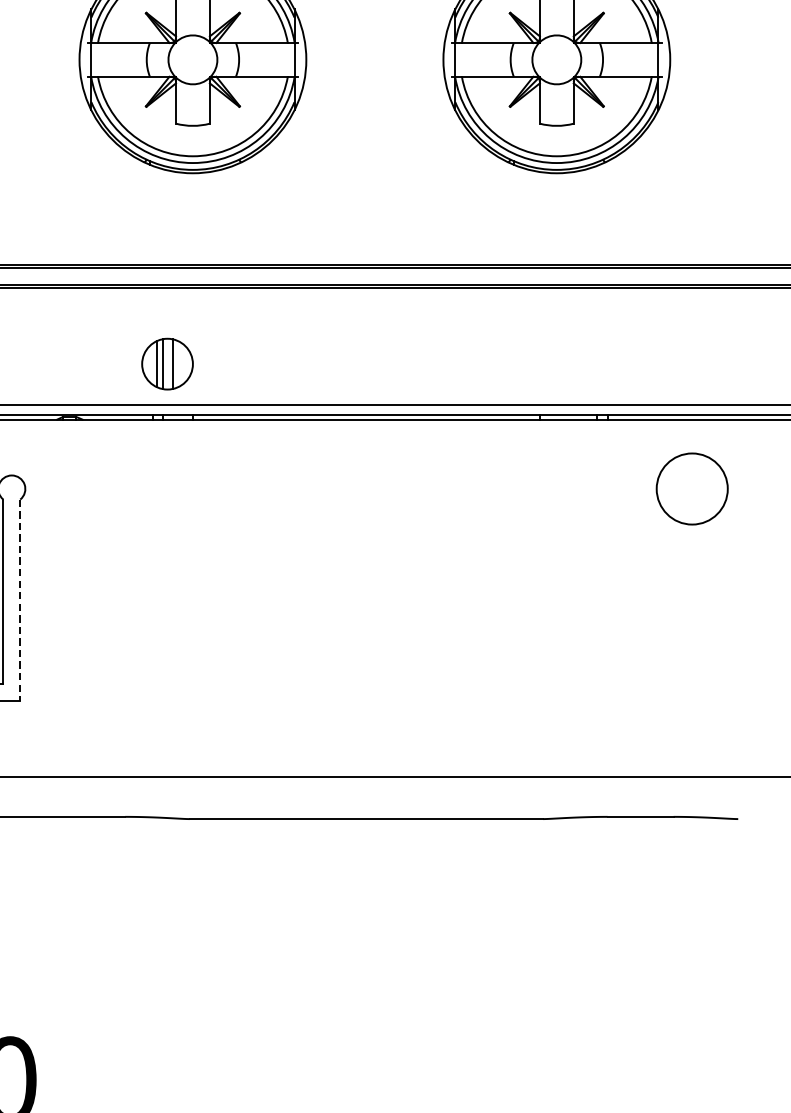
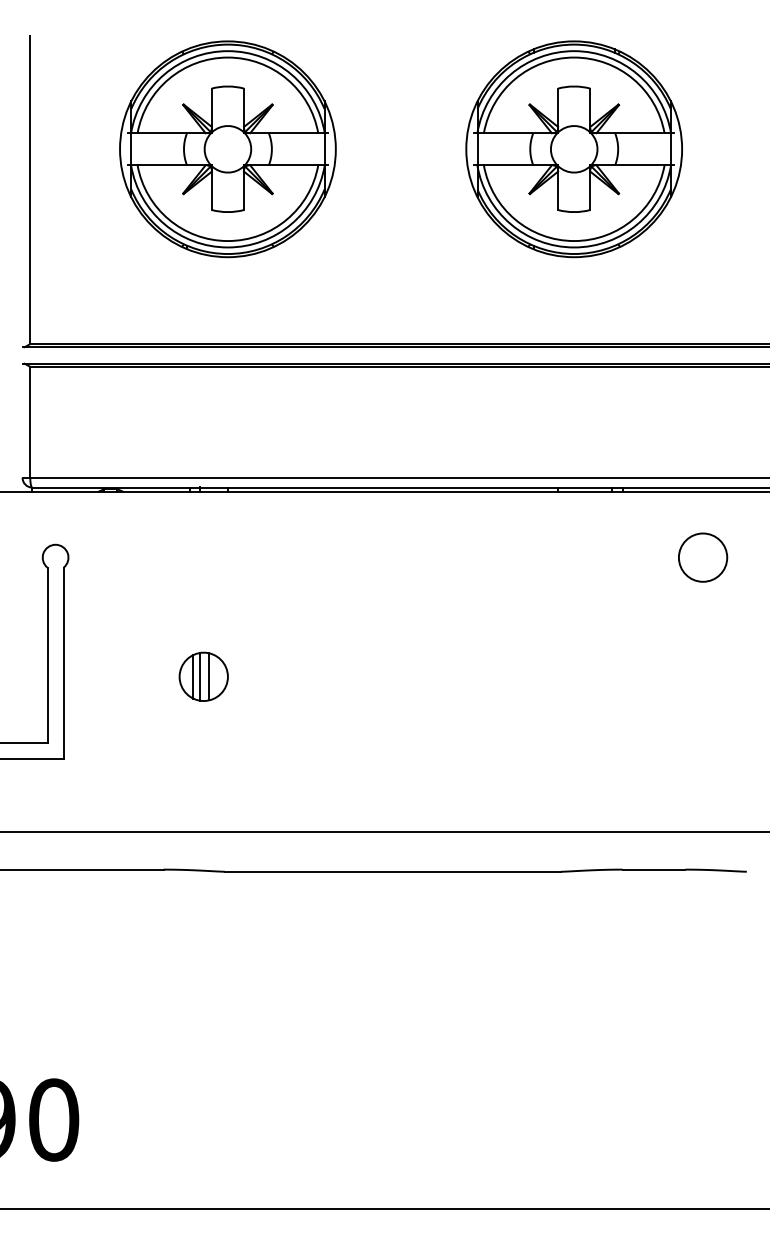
part: (167, 363) -> (203, 676), moved
circle: (691, 488) -> (702, 557), size x0.71
line: (20, 600) -> (63, 663), dashed -> solid

